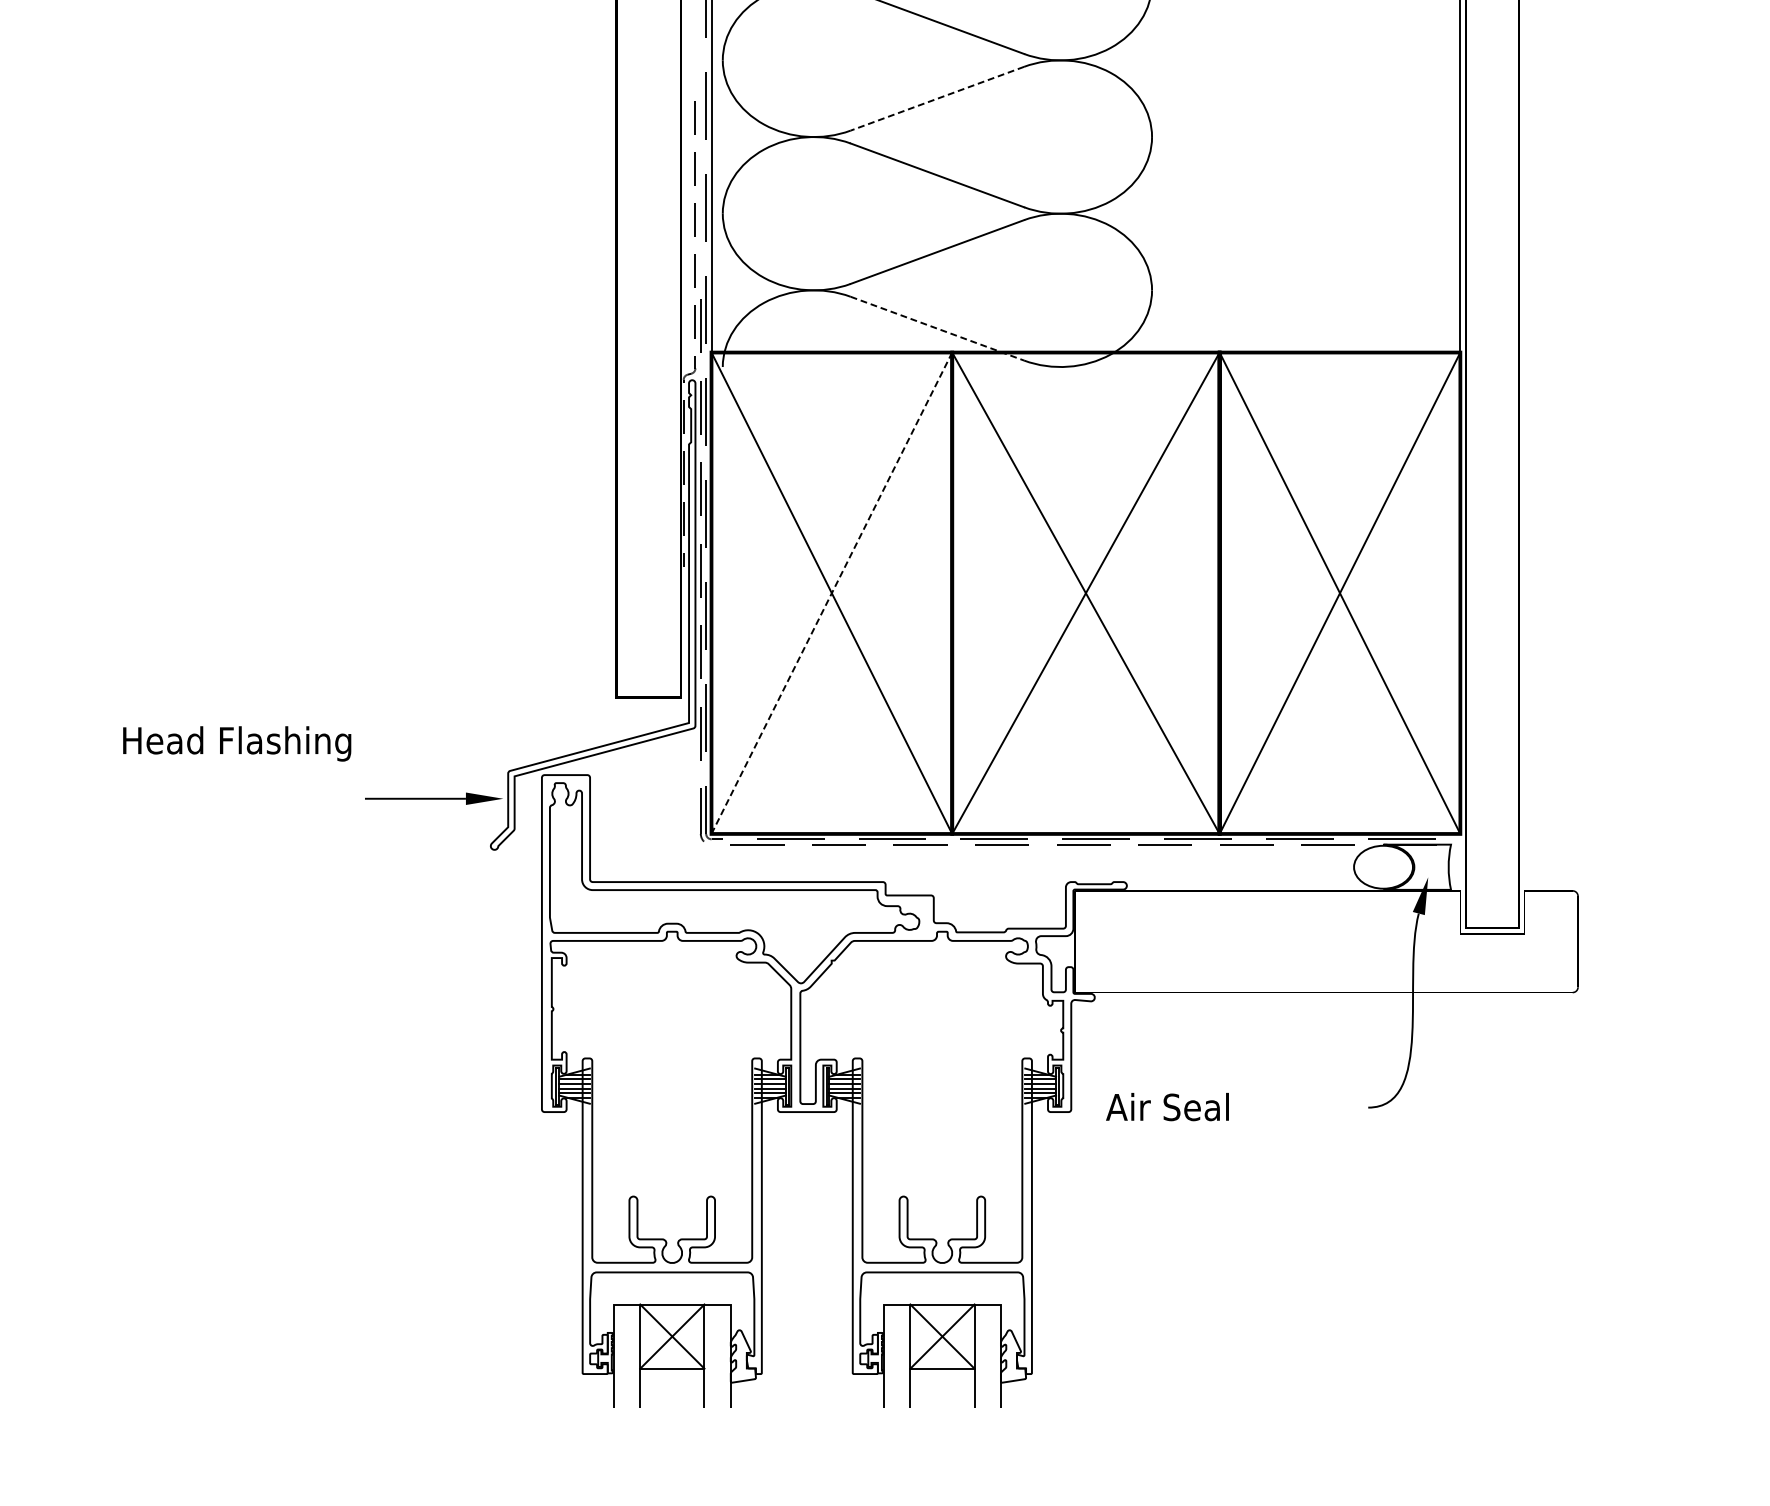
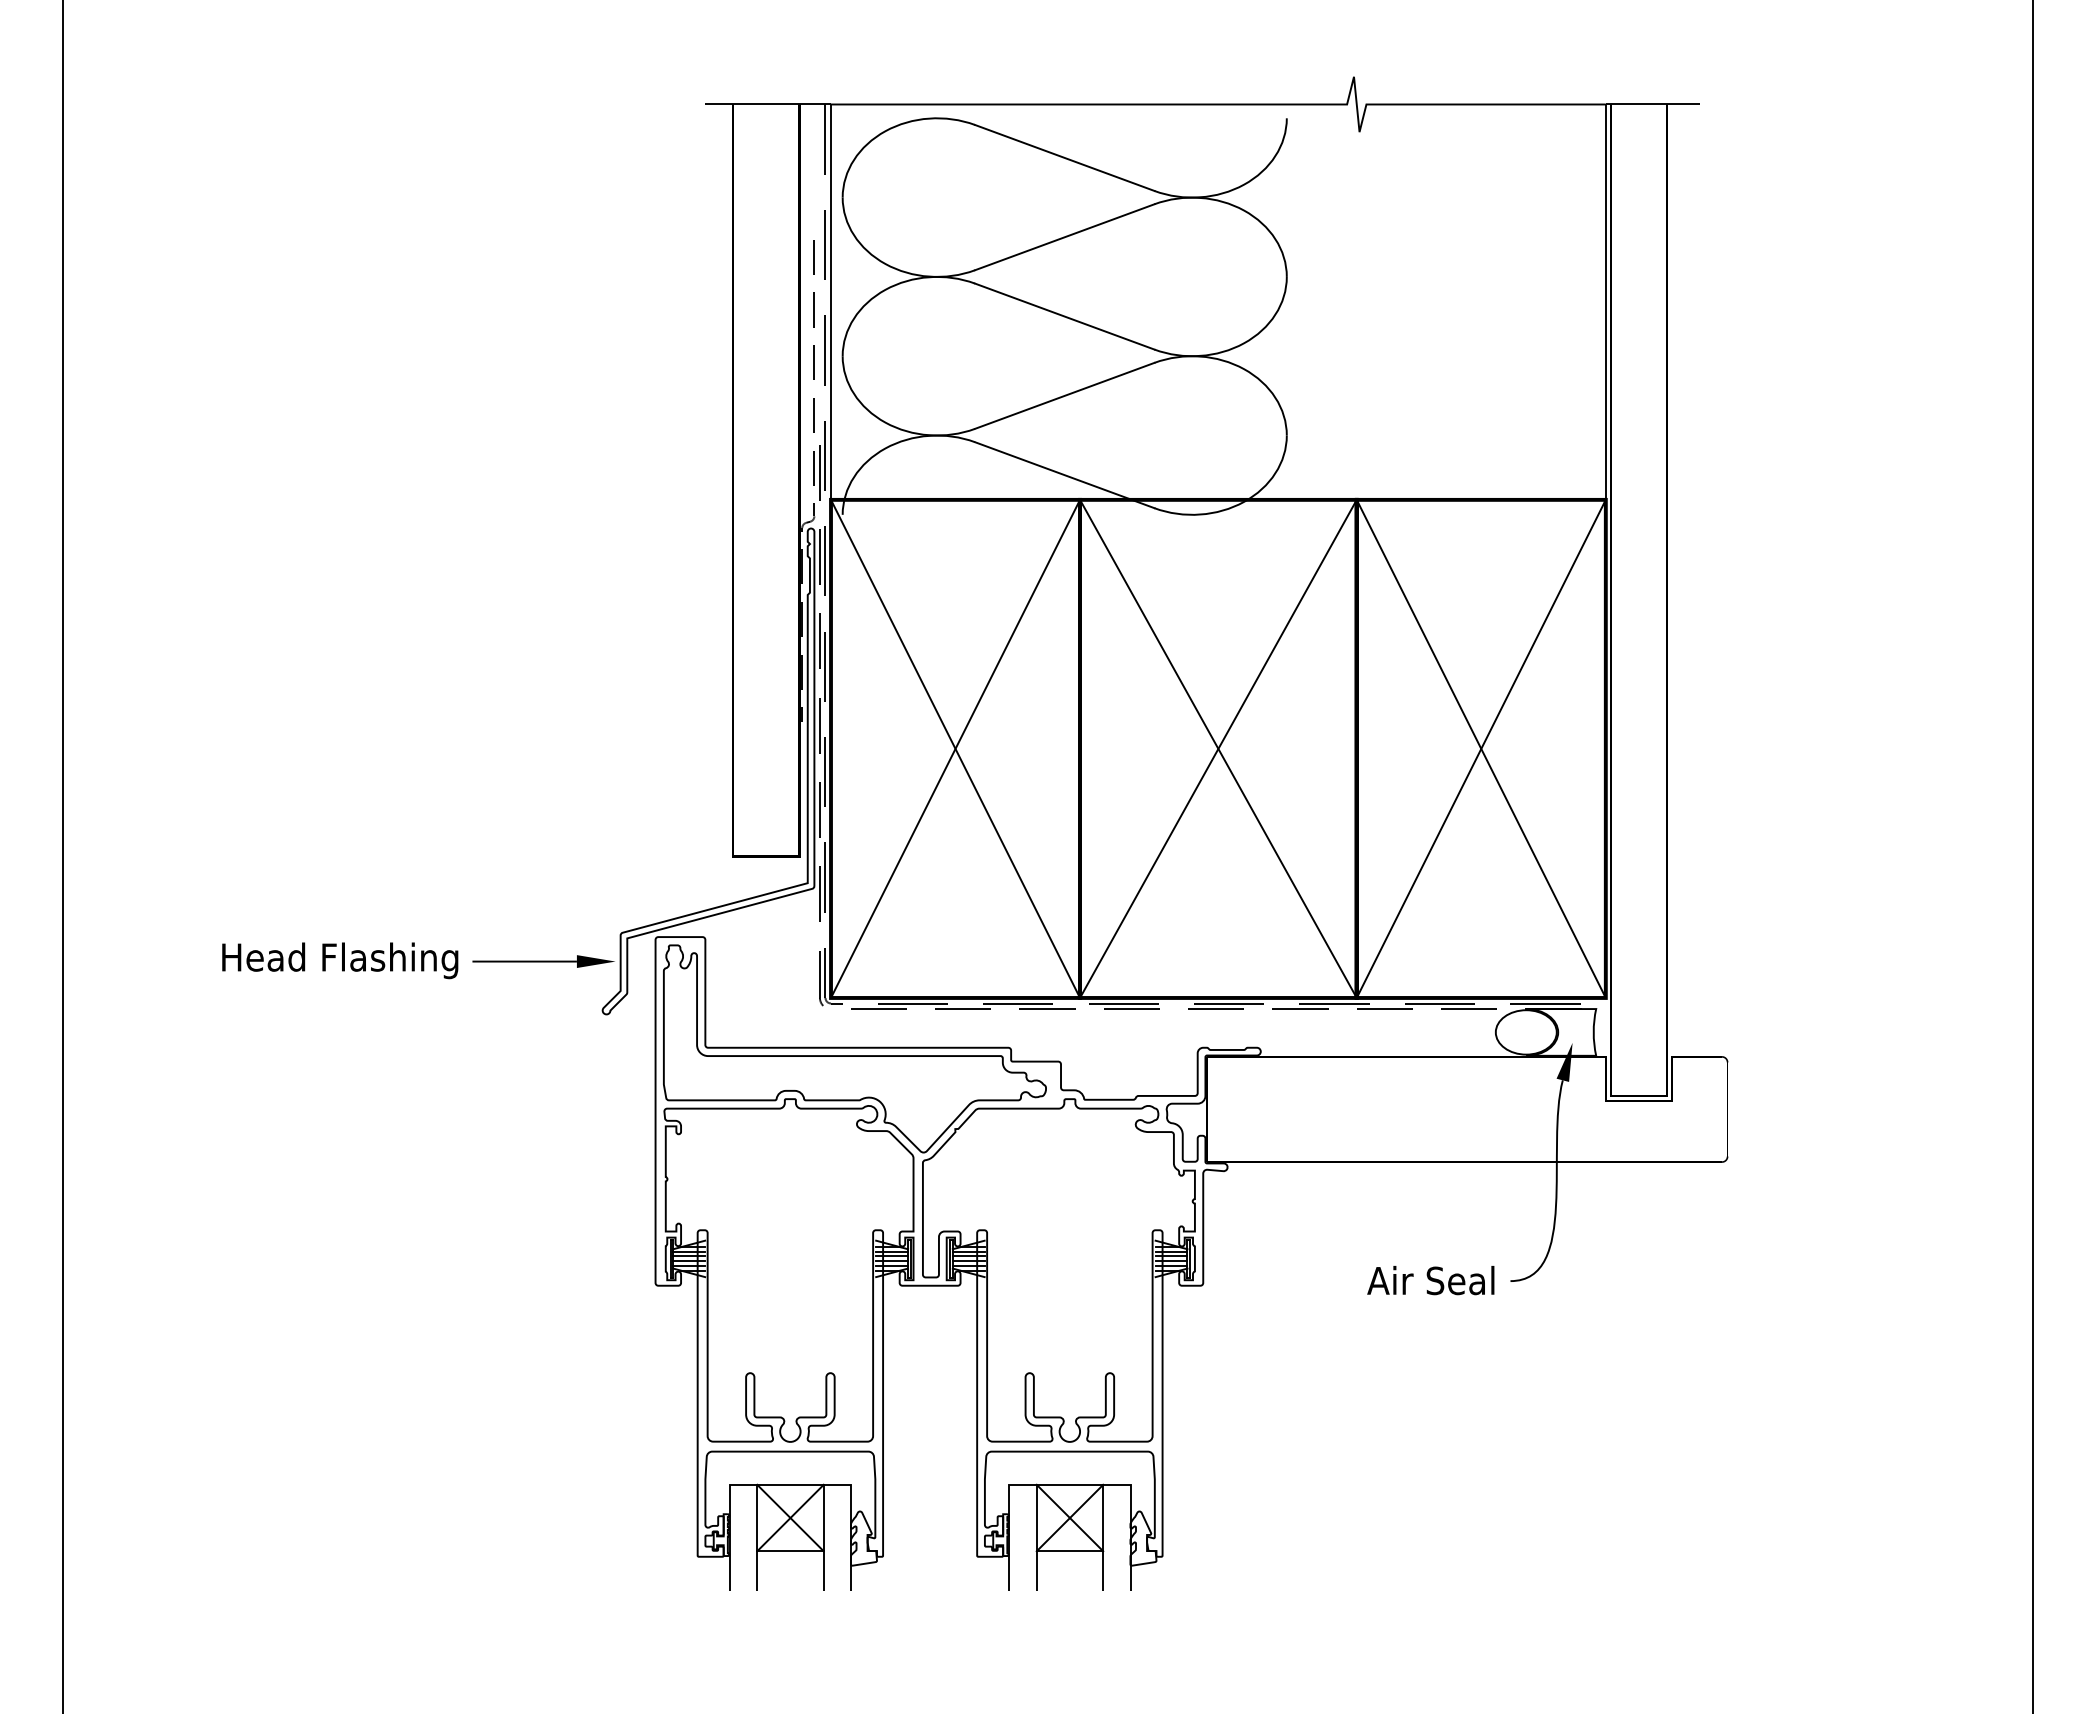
line: (937, 98) -> (1064, 237), dashed -> solid
line: (937, 328) -> (1064, 475), dashed -> solid
line: (831, 592) -> (955, 748), dashed -> solid
text: (237, 743) -> (340, 960), moved
text: (1167, 1107) -> (1430, 1280), moved

